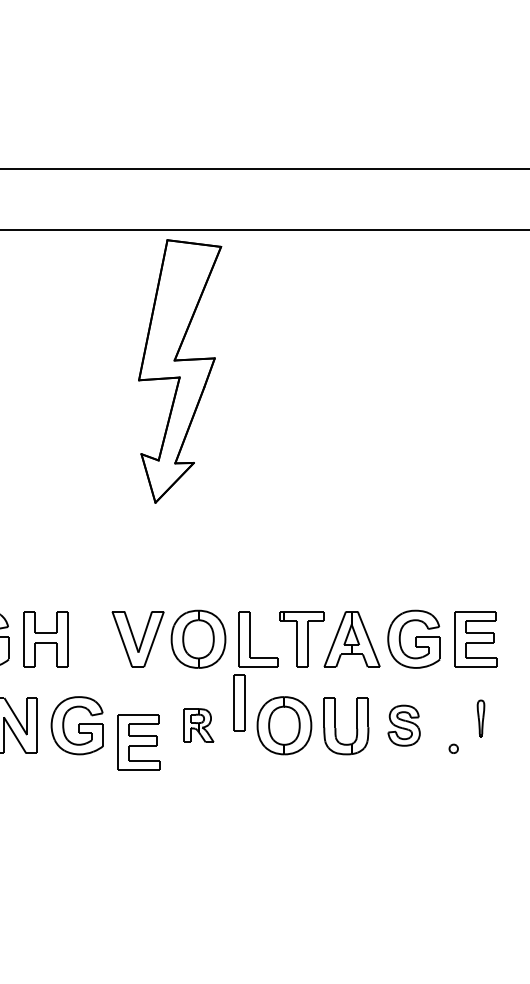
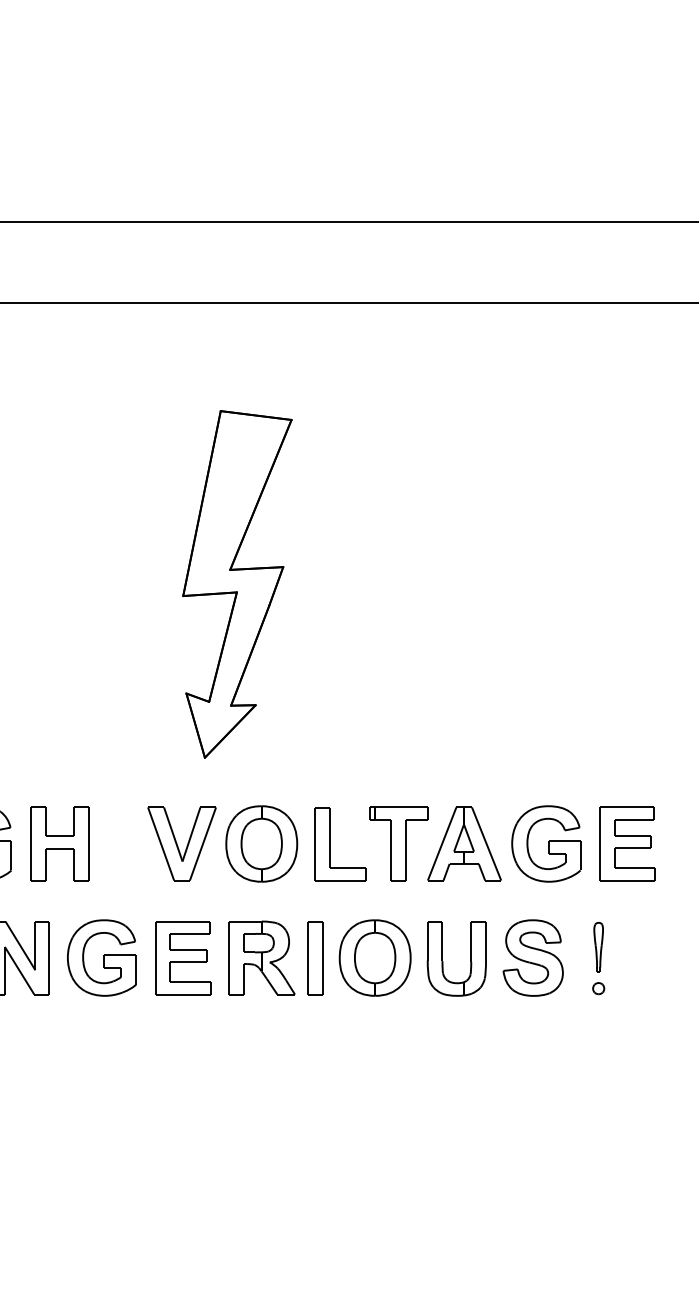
part: (180, 371) -> (237, 584), moved
part: (239, 703) -> (315, 958), moved
part: (480, 719) -> (598, 947), moved
part: (198, 725) -> (261, 957), size x1.67
part: (403, 725) -> (532, 957), size x1.43
part: (139, 742) -> (183, 958), moved

